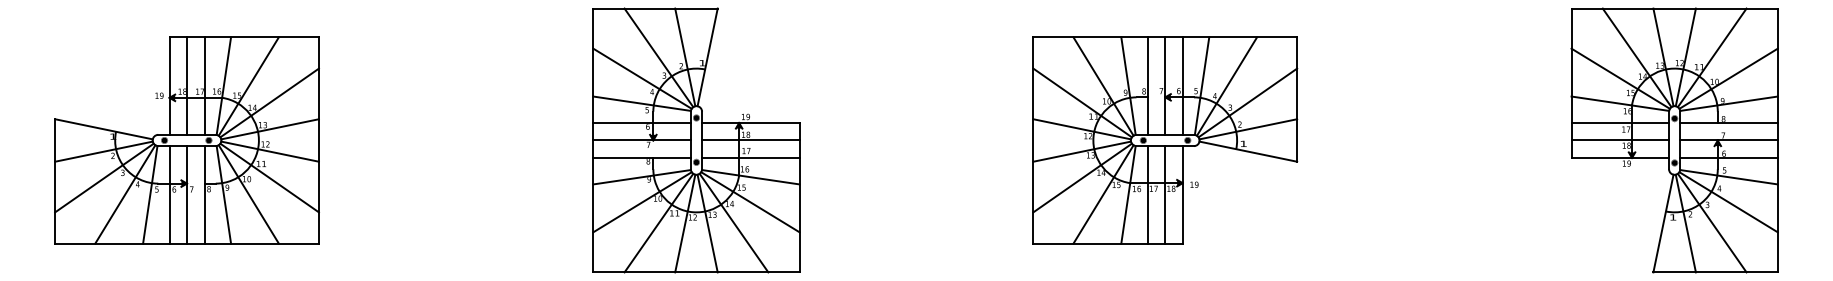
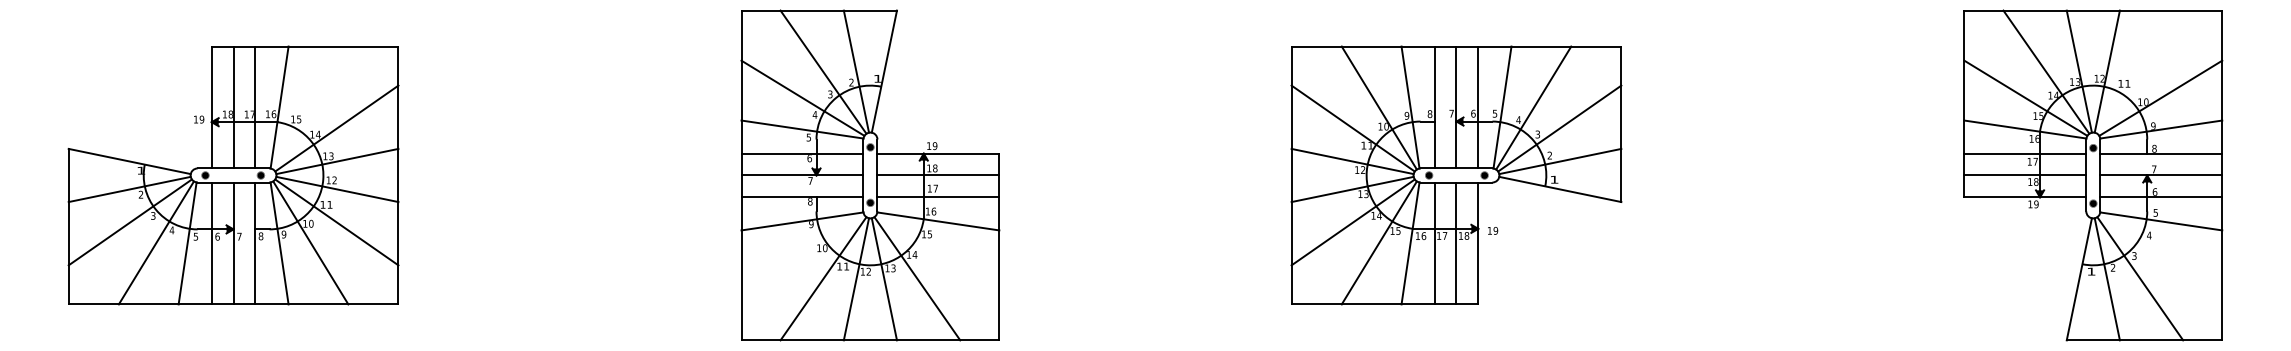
line: (1712, 57) -> (2140, 71), removed
line: (248, 86) -> (310, 107), removed
line: (642, 202) -> (802, 252), removed
line: (750, 202) -> (937, 252), removed
line: (1728, 202) -> (2160, 252), removed

